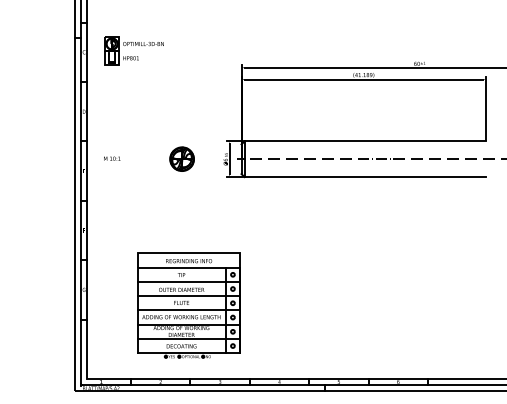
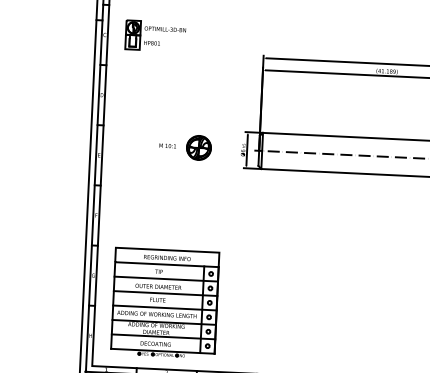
text: (112, 158) -> (168, 145), moved
part: (188, 305) -> (164, 302), moved

